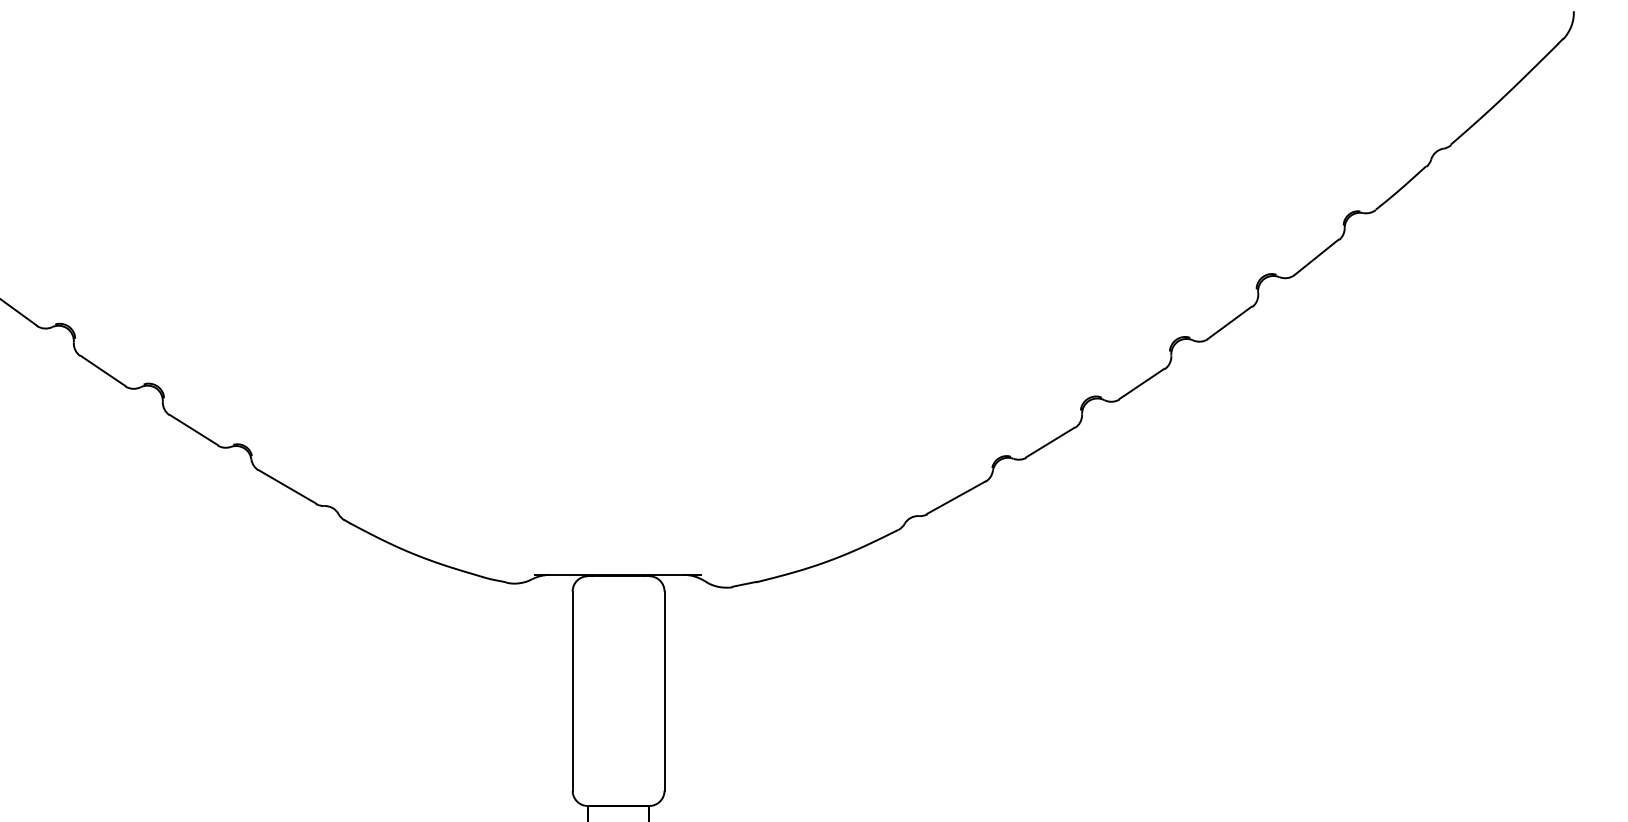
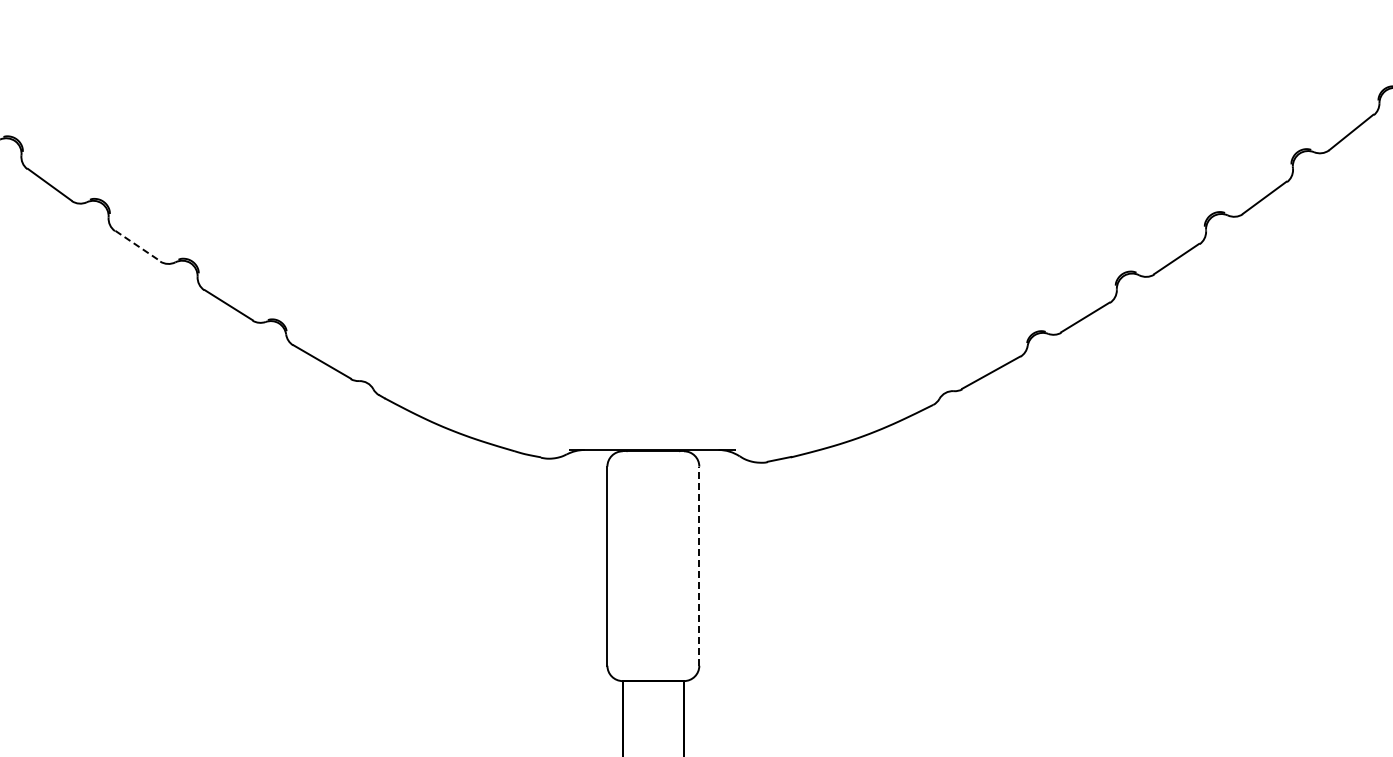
line: (103, 371) -> (138, 246), solid -> dashed
line: (664, 691) -> (699, 566), solid -> dashed

